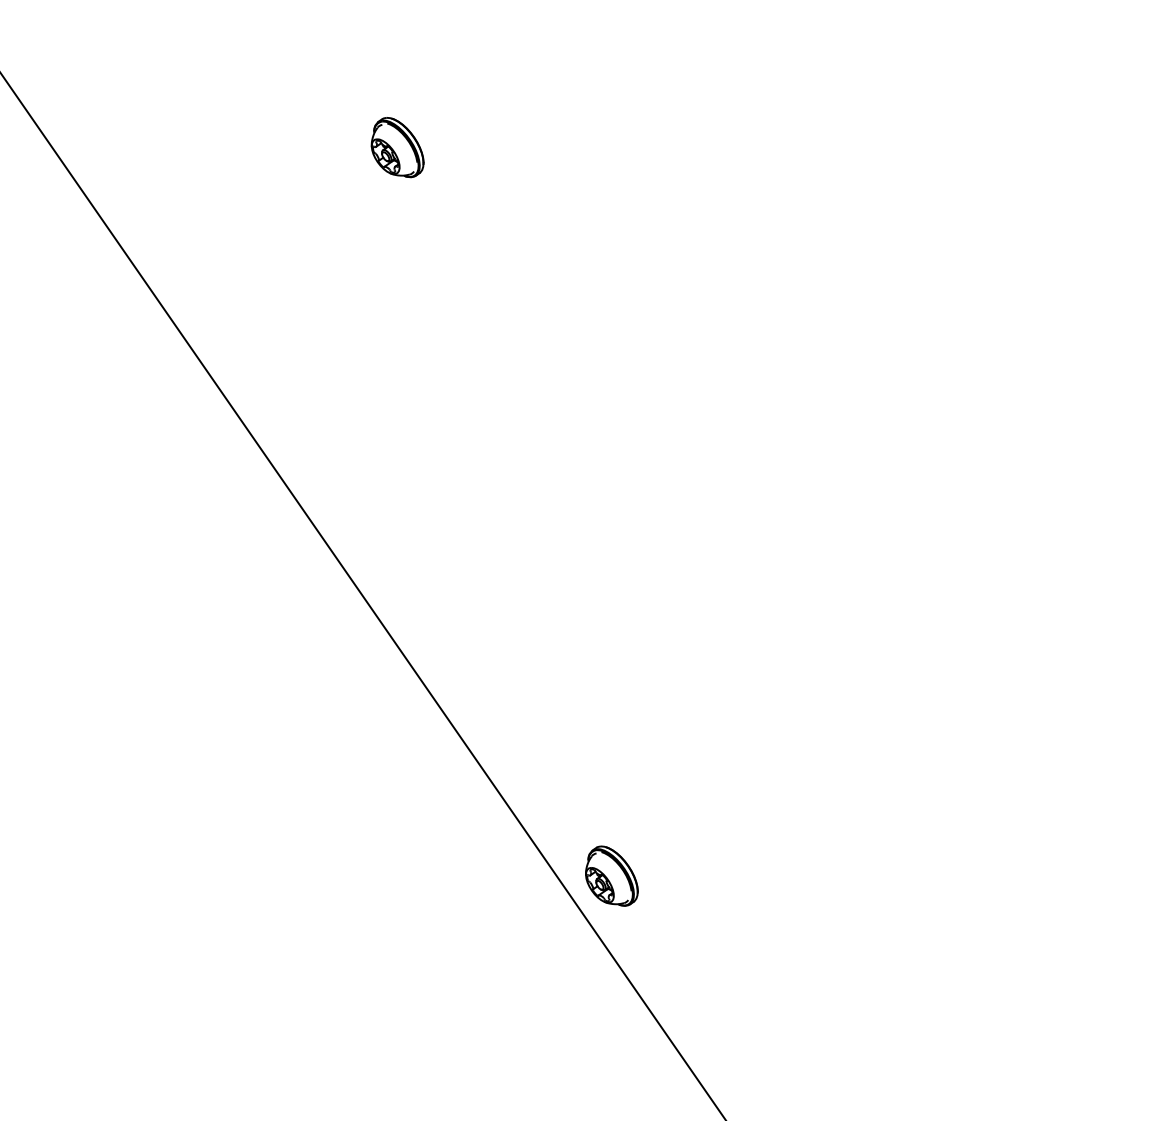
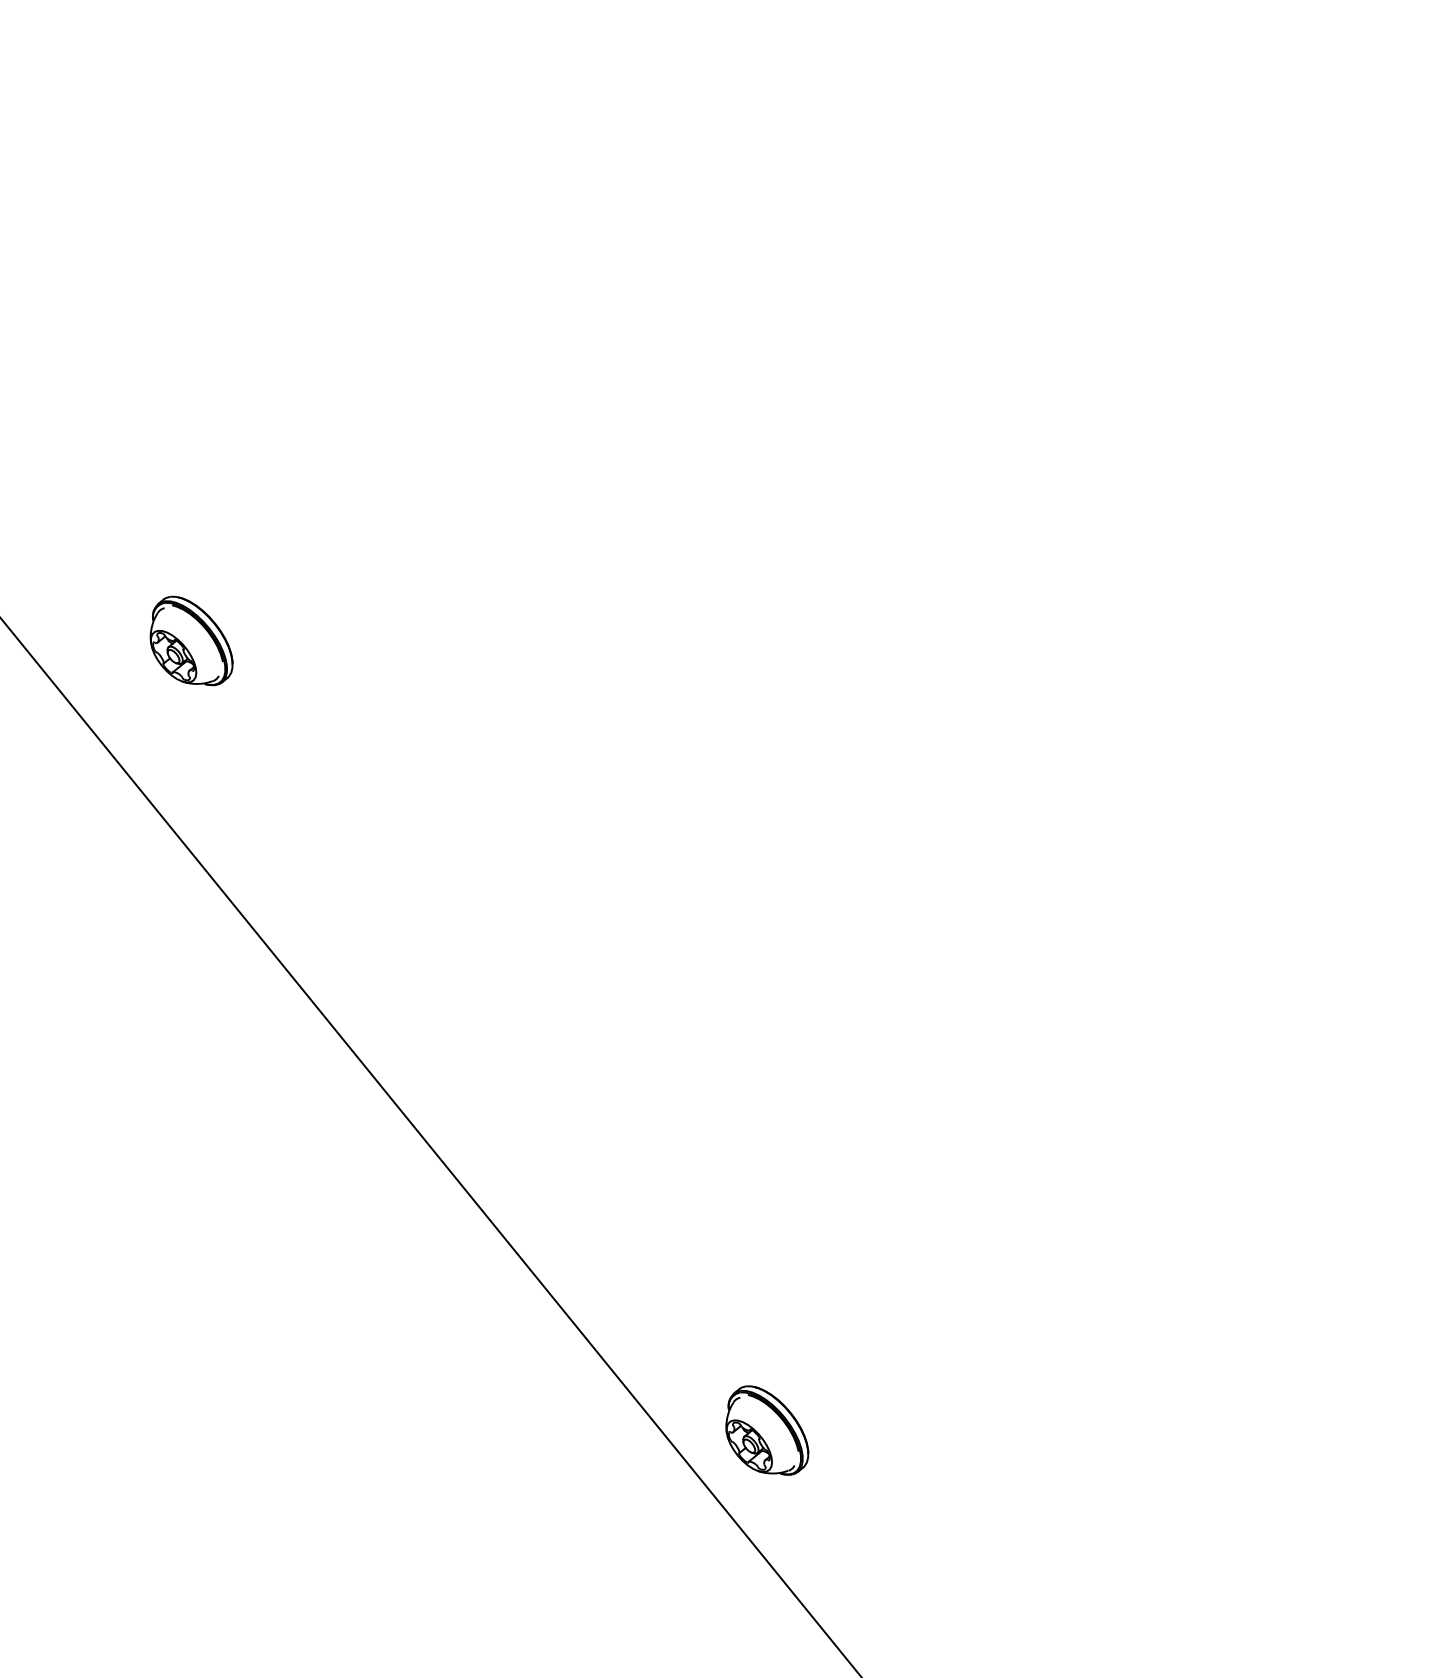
part: (397, 147) -> (190, 641), moved
part: (611, 875) -> (765, 1429), moved

